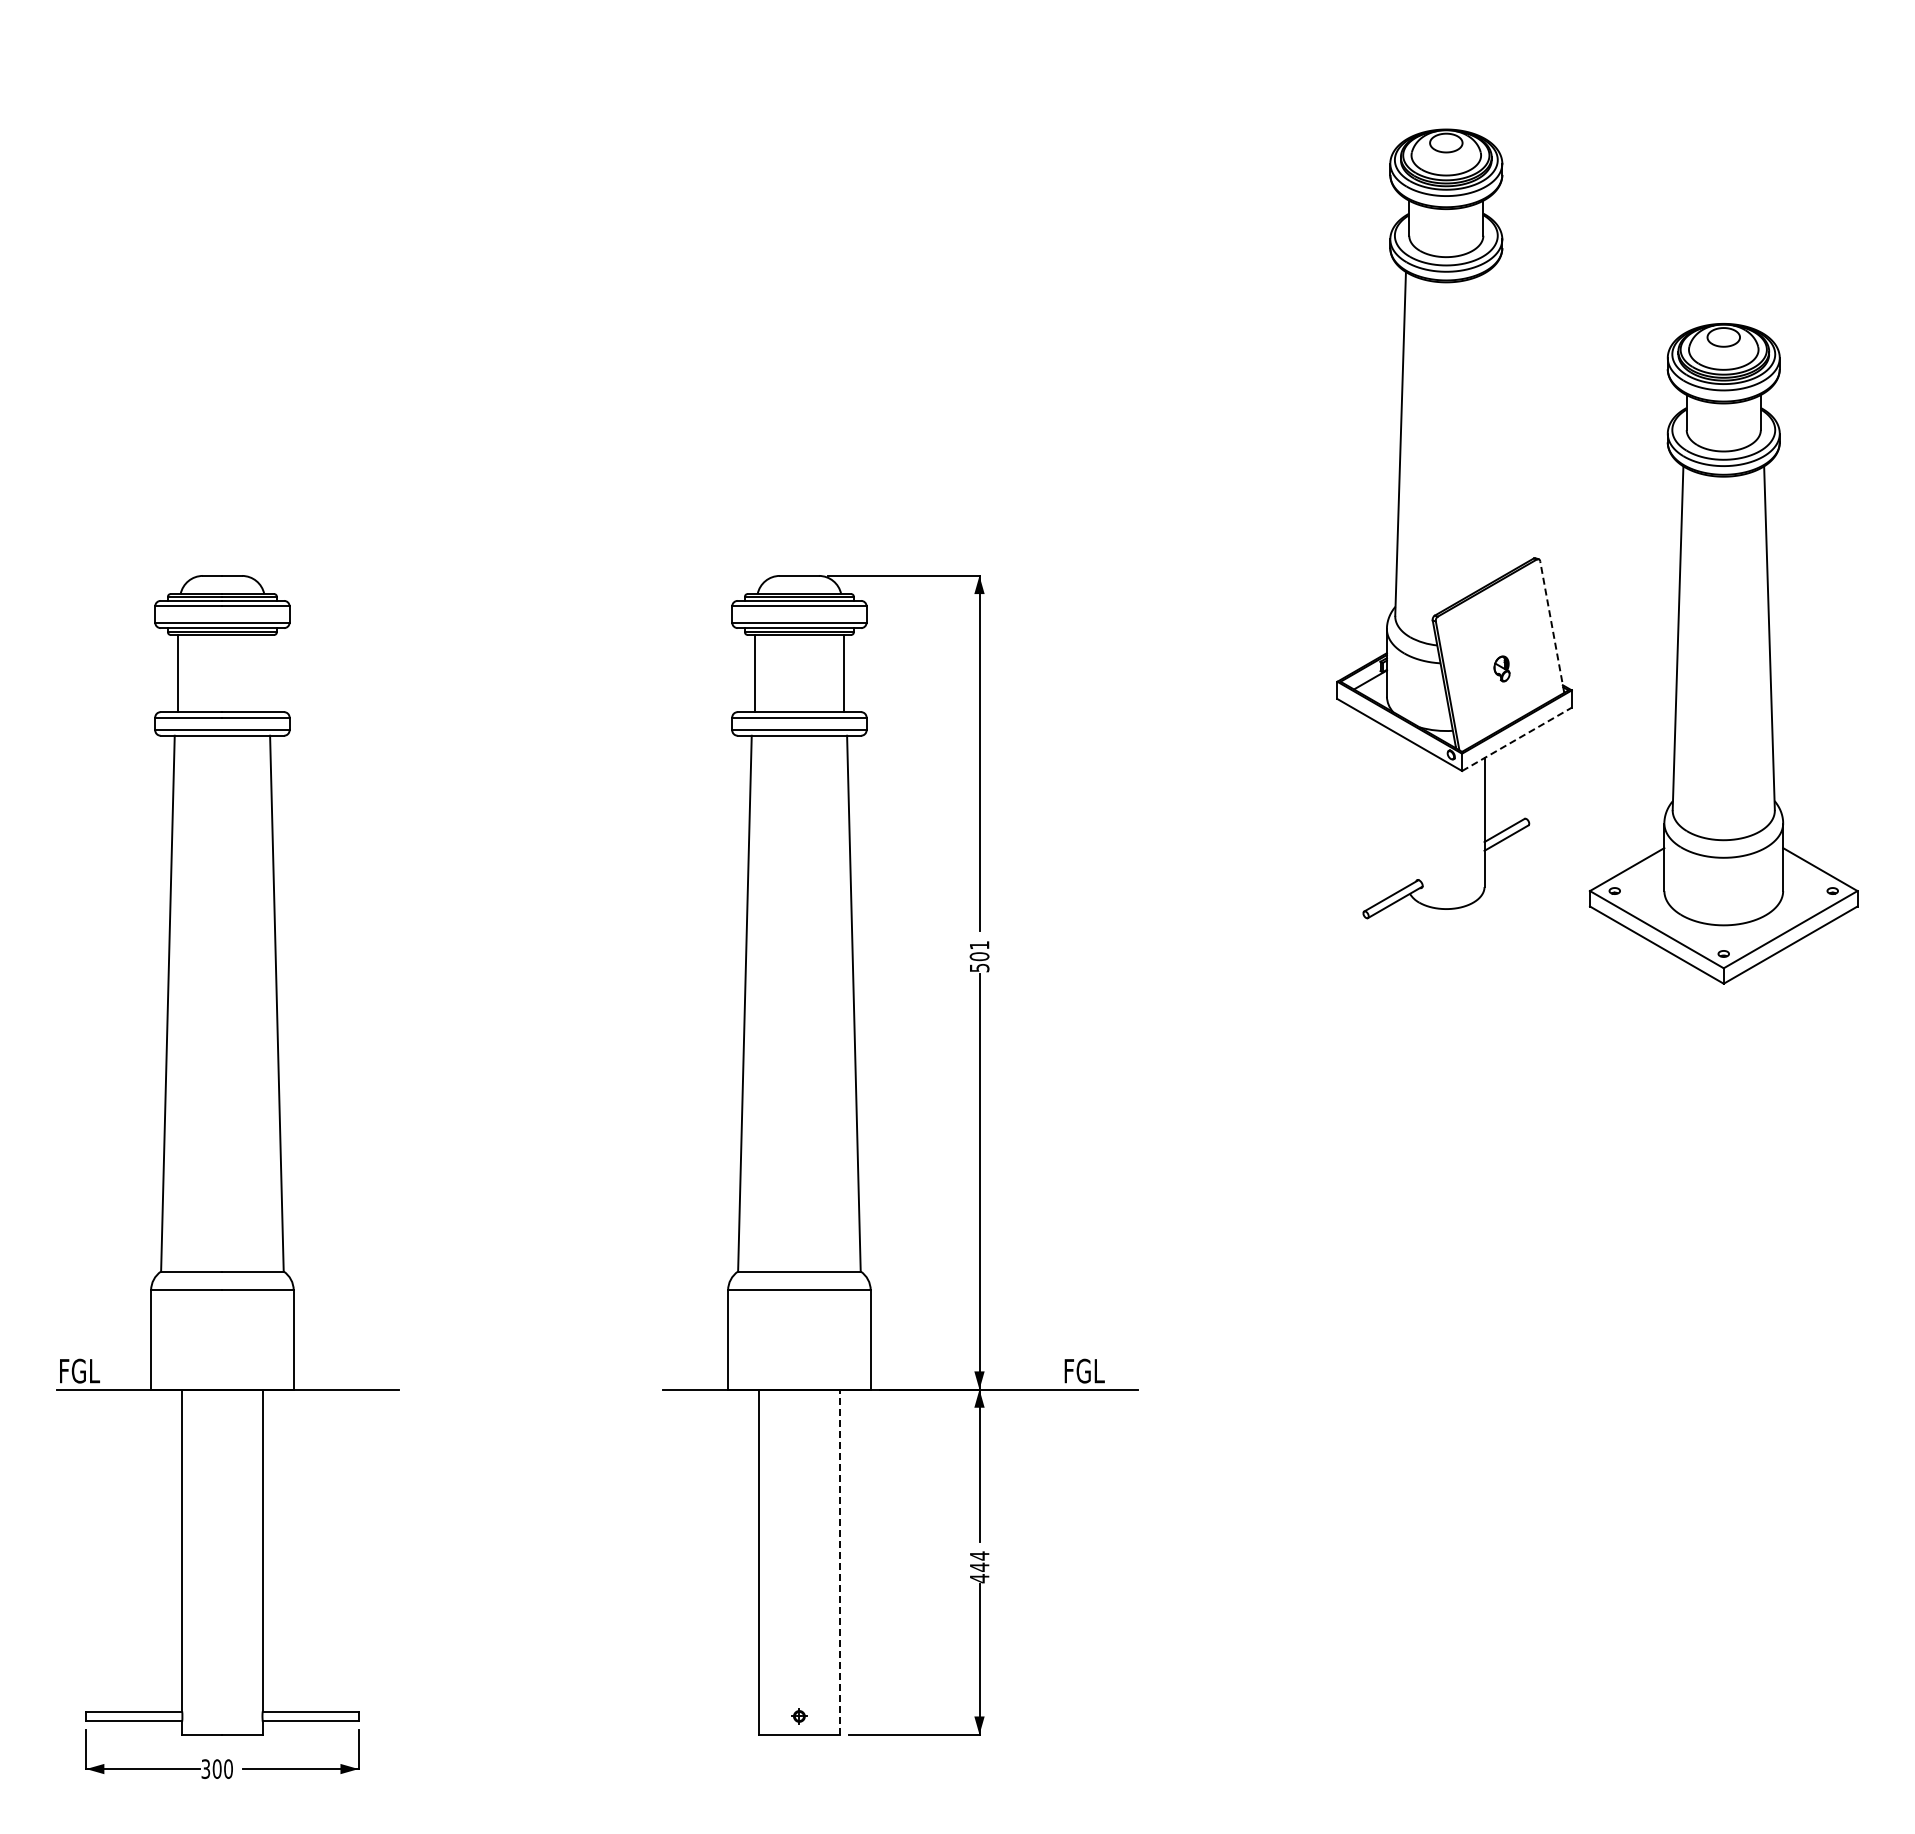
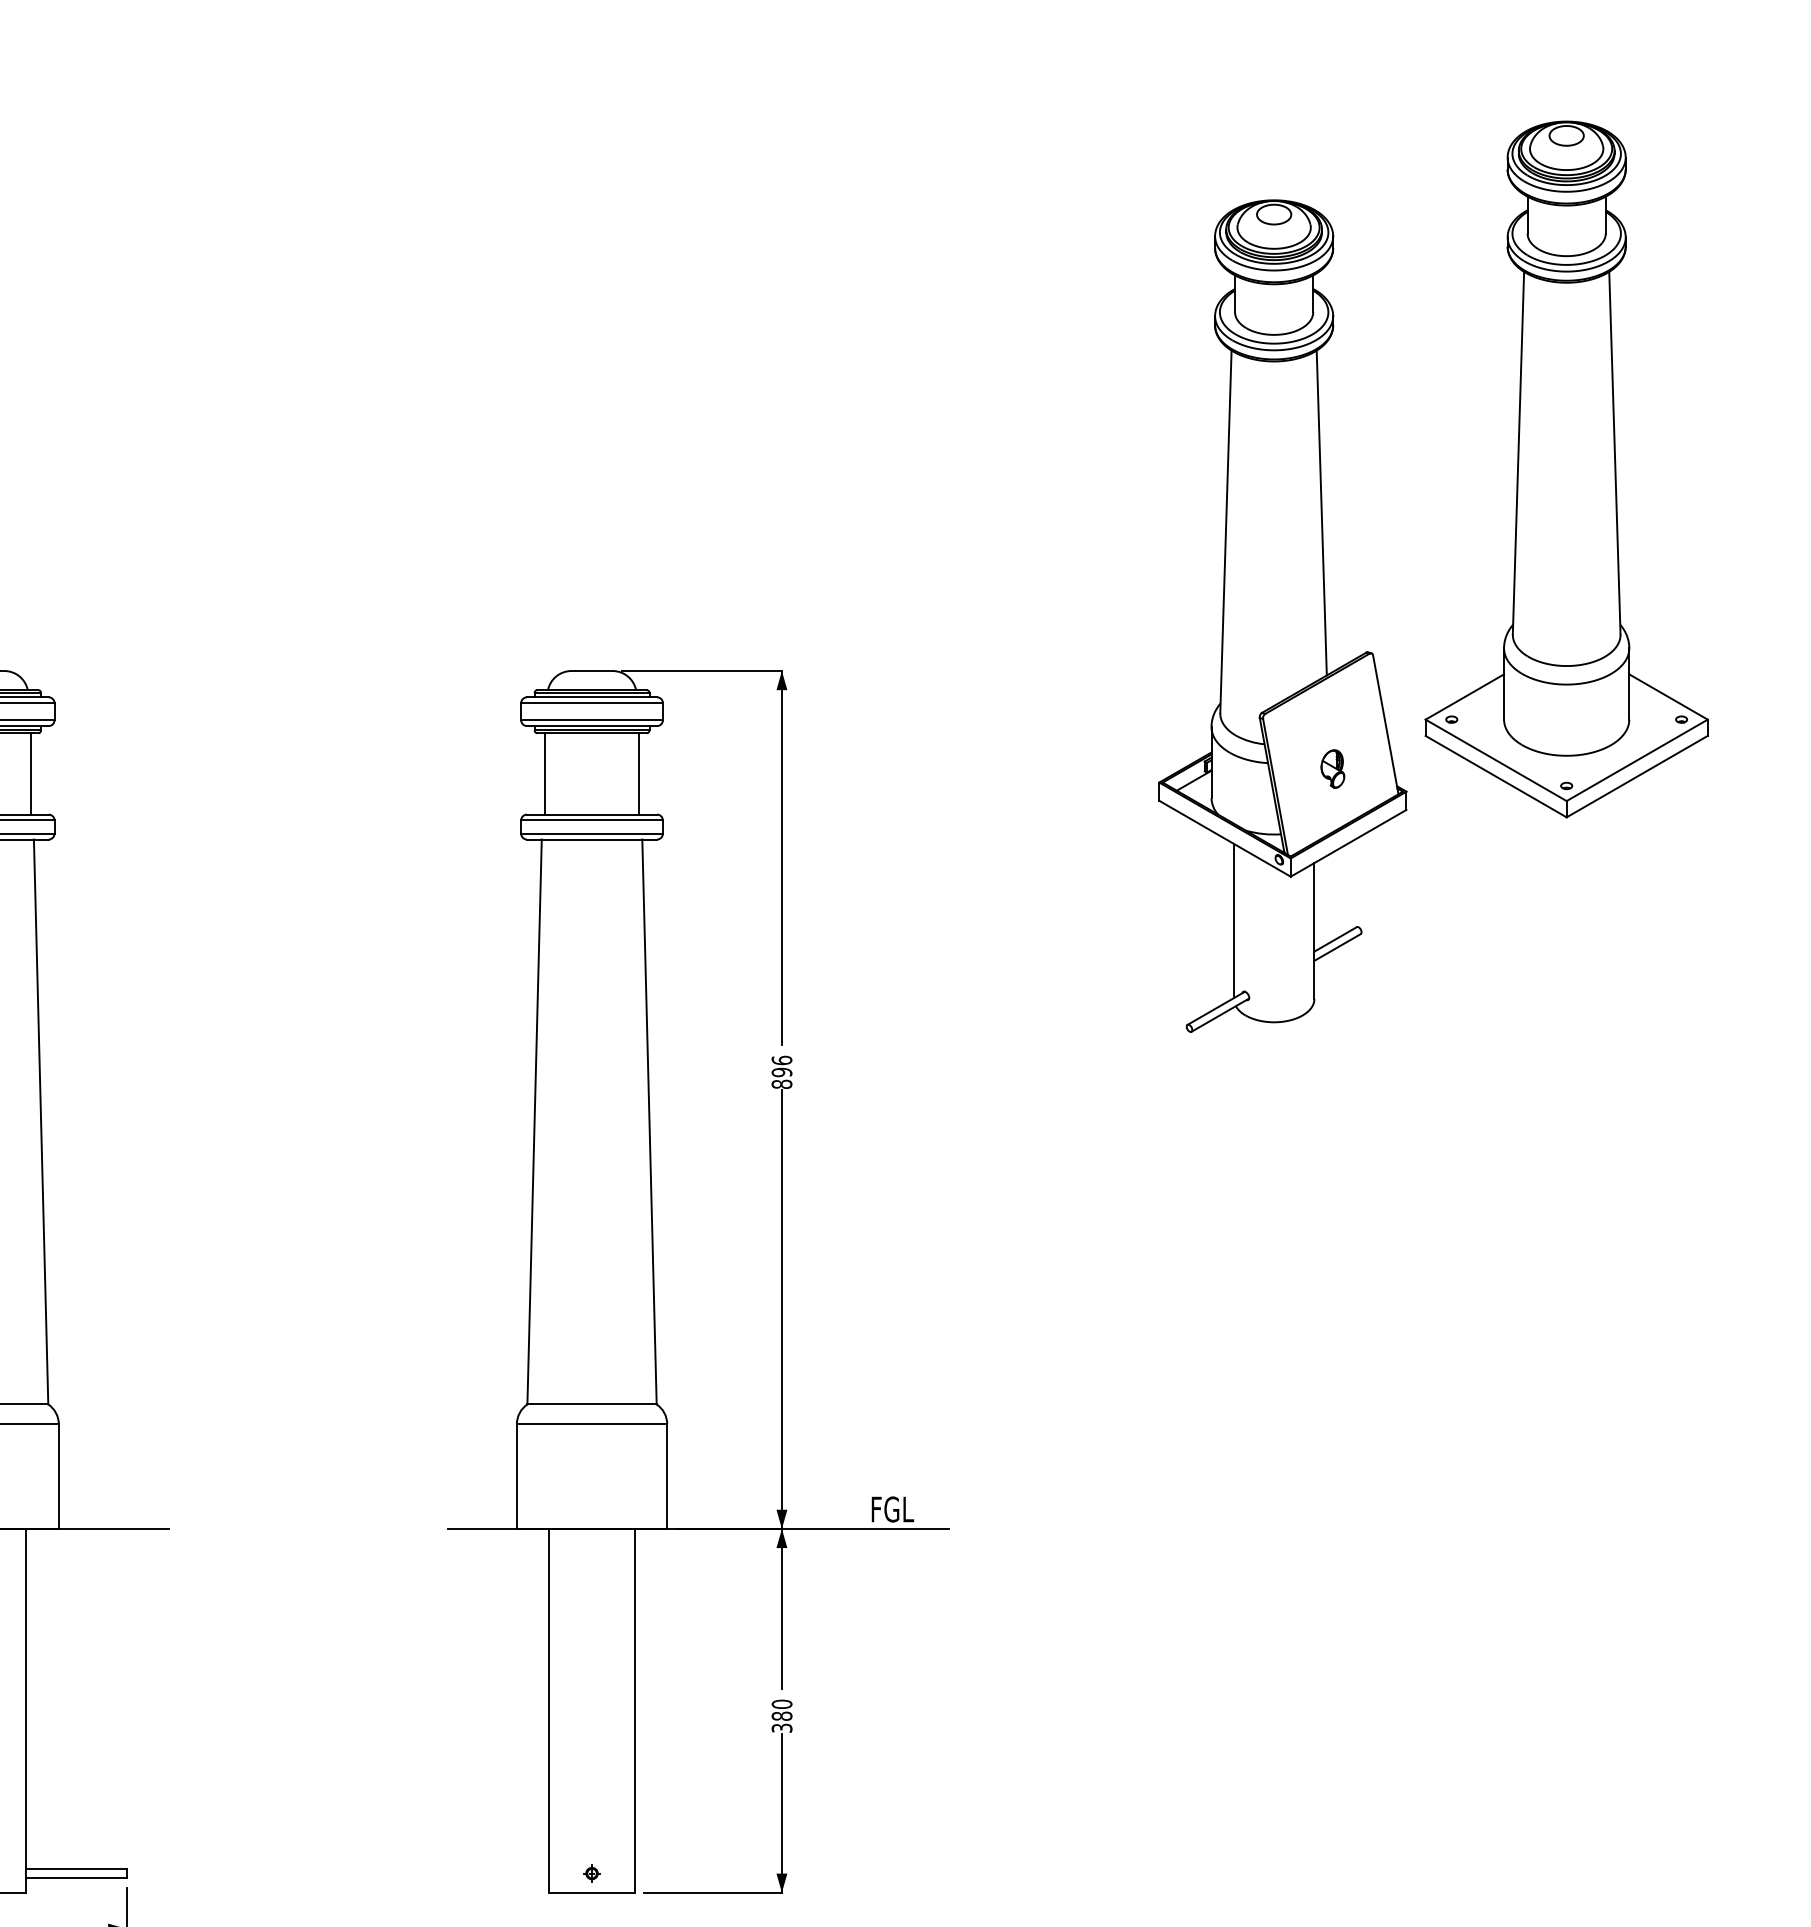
line: (1491, 426) -> (1321, 513), added
line: (1552, 627) -> (1386, 725), dashed -> solid
part: (1723, 653) -> (1566, 469), moved
part: (1501, 668) -> (1332, 768), size x1.43
line: (266, 673) -> (30, 773), added
line: (1517, 739) -> (1349, 843), dashed -> solid
line: (1408, 812) -> (1234, 920), added
text: (979, 956) -> (781, 1072), 501 -> 896
line: (839, 1562) -> (634, 1711), dashed -> solid
text: (979, 1567) -> (781, 1716), 444 -> 380

